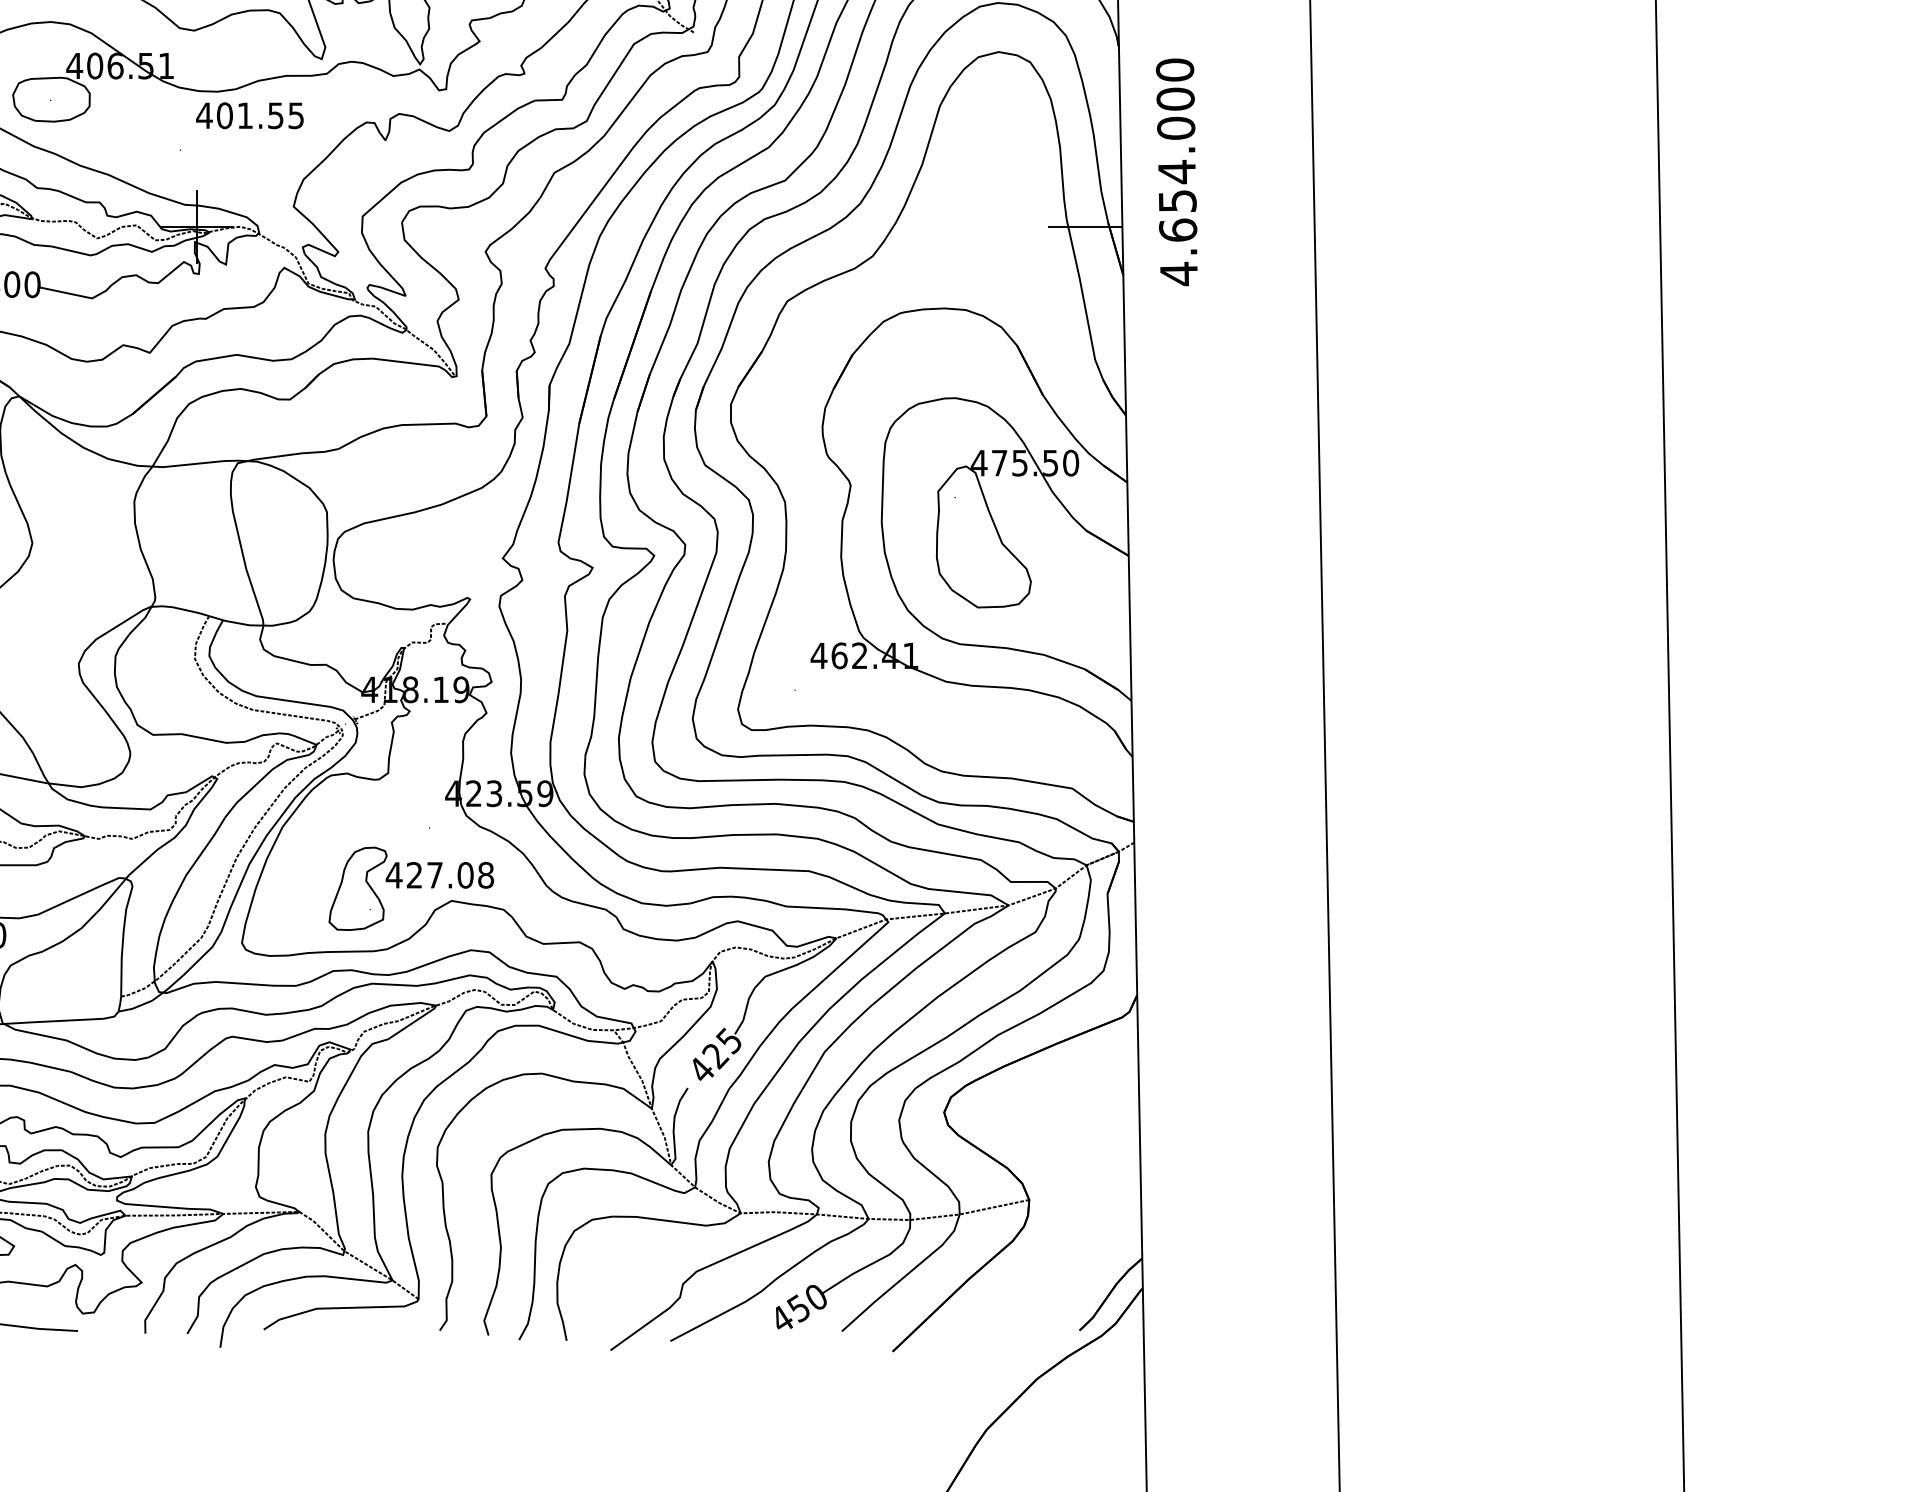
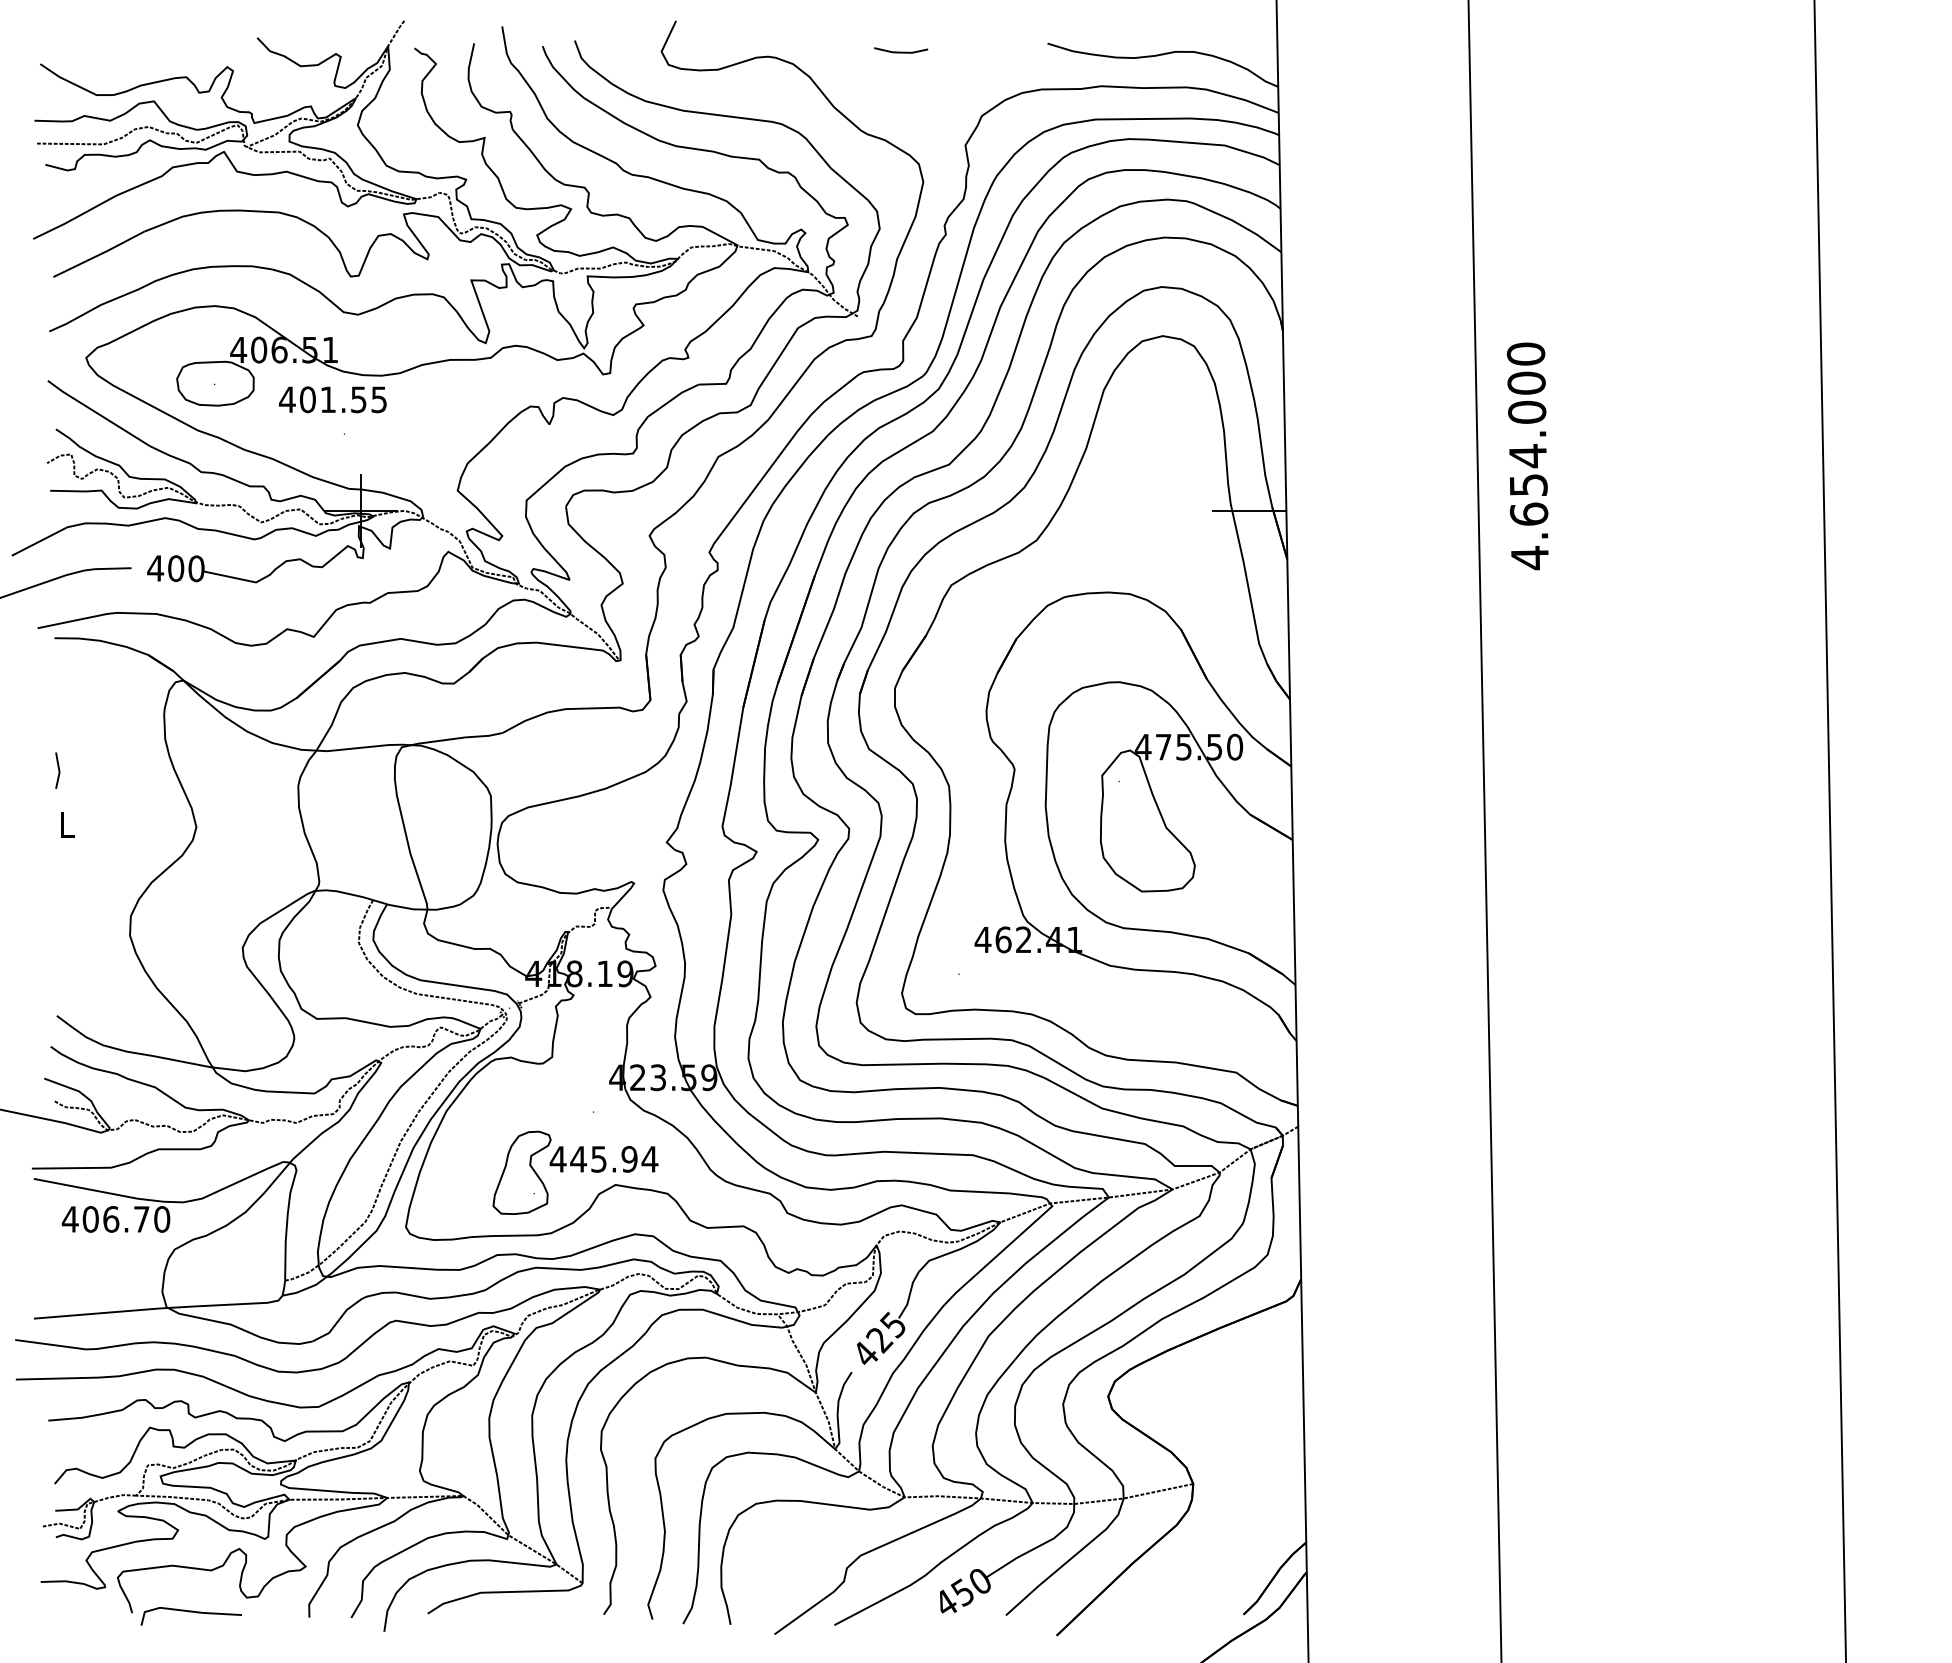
text: (249, 115) -> (332, 399), moved
text: (1176, 172) -> (1527, 456), moved
text: (450, 875) -> (614, 1159), 427.08 -> 445.94

